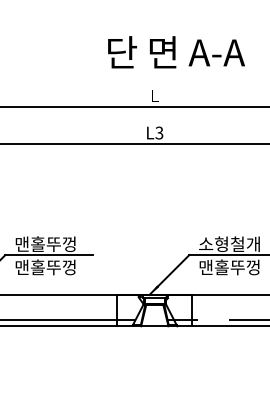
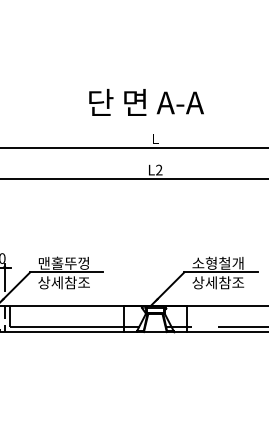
text: (176, 52) -> (146, 102), moved
text: (159, 133) -> (159, 170), L3 -> L2
text: (45, 267) -> (63, 282), 맨홀뚜껑 -> 상세참조
text: (230, 267) -> (218, 282), 맨홀뚜껑 -> 상세참조

